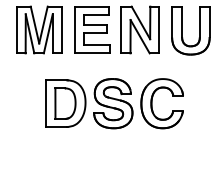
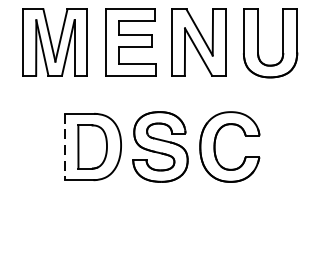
line: (45, 104) -> (64, 148), solid -> dashed

